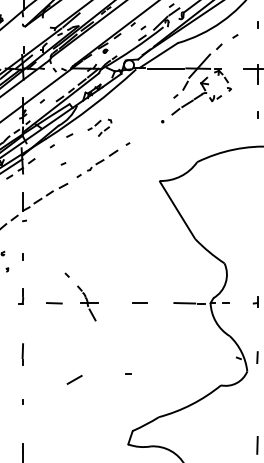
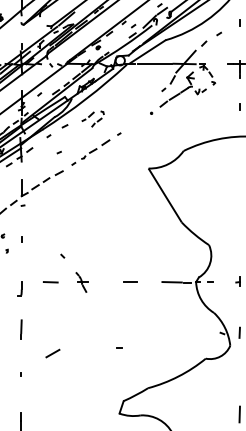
part: (21, 296) -> (20, 288), moved
part: (87, 303) -> (81, 282), size x0.6
line: (74, 379) -> (52, 353), moved

